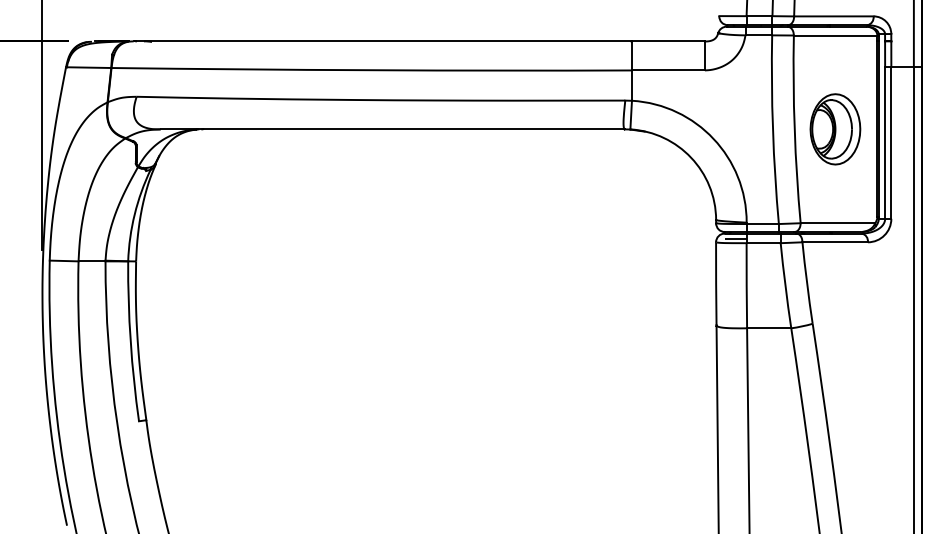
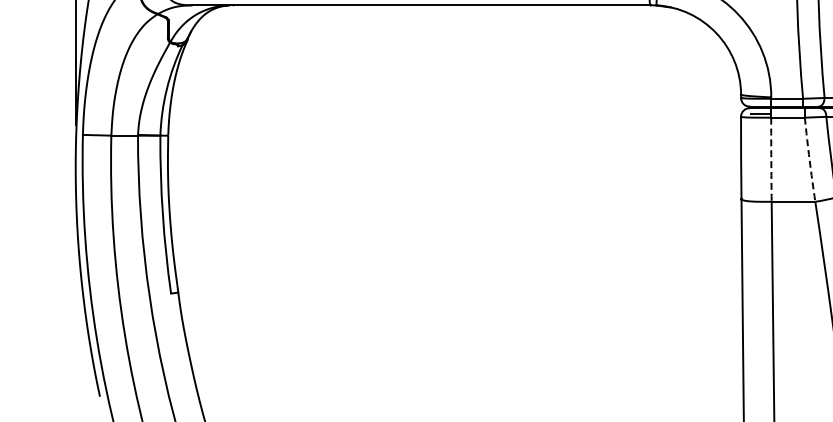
arc: (746, 285) -> (771, 159), solid -> dashed
arc: (785, 285) -> (809, 159), solid -> dashed

